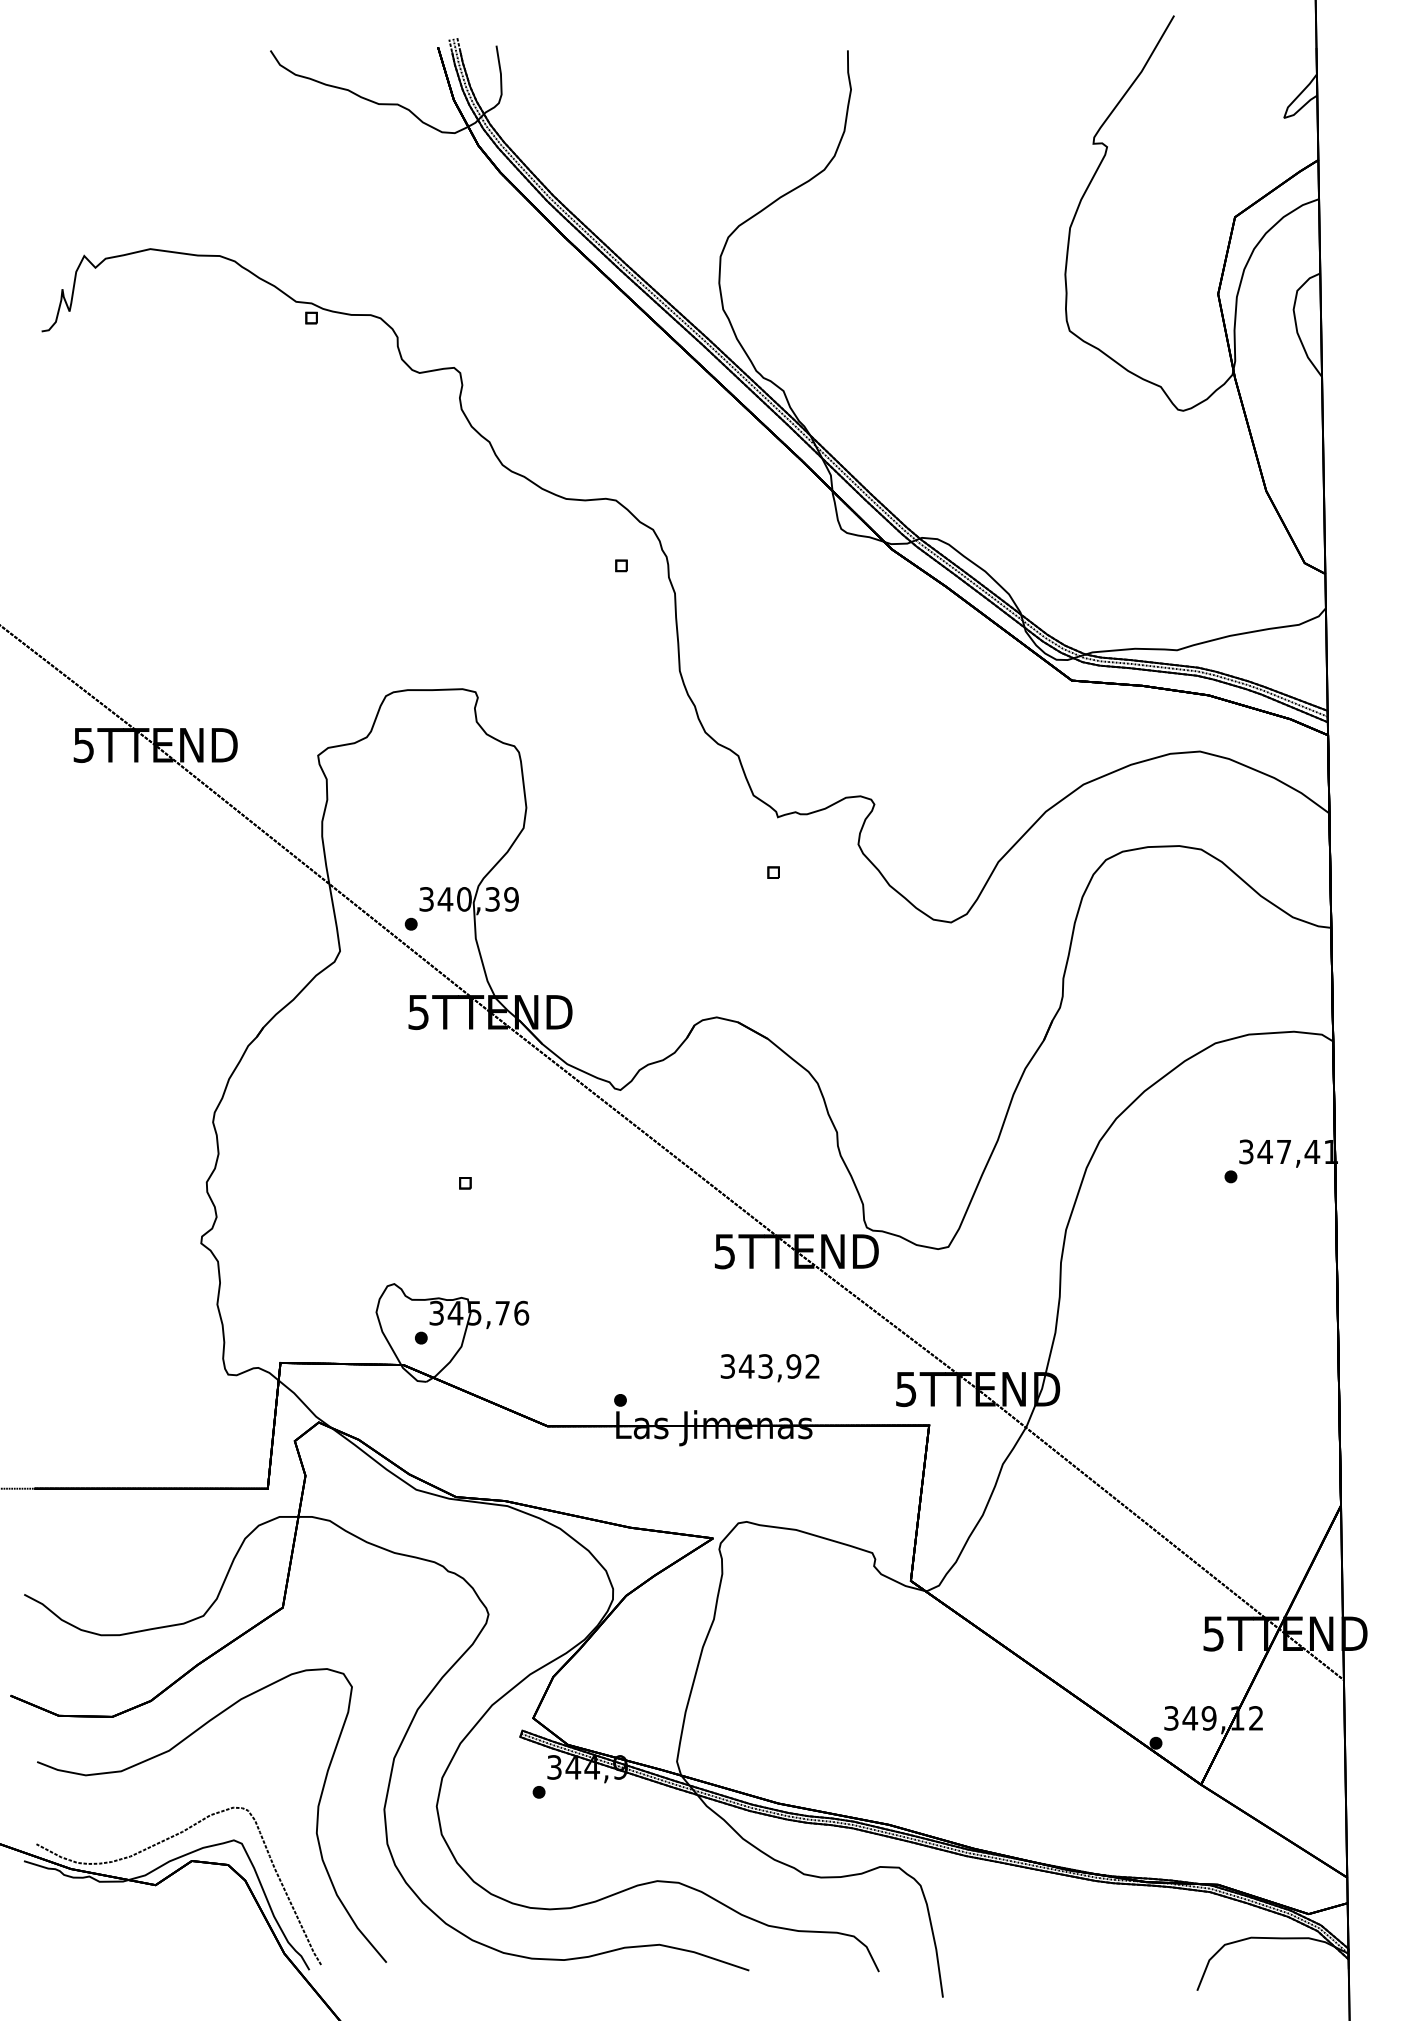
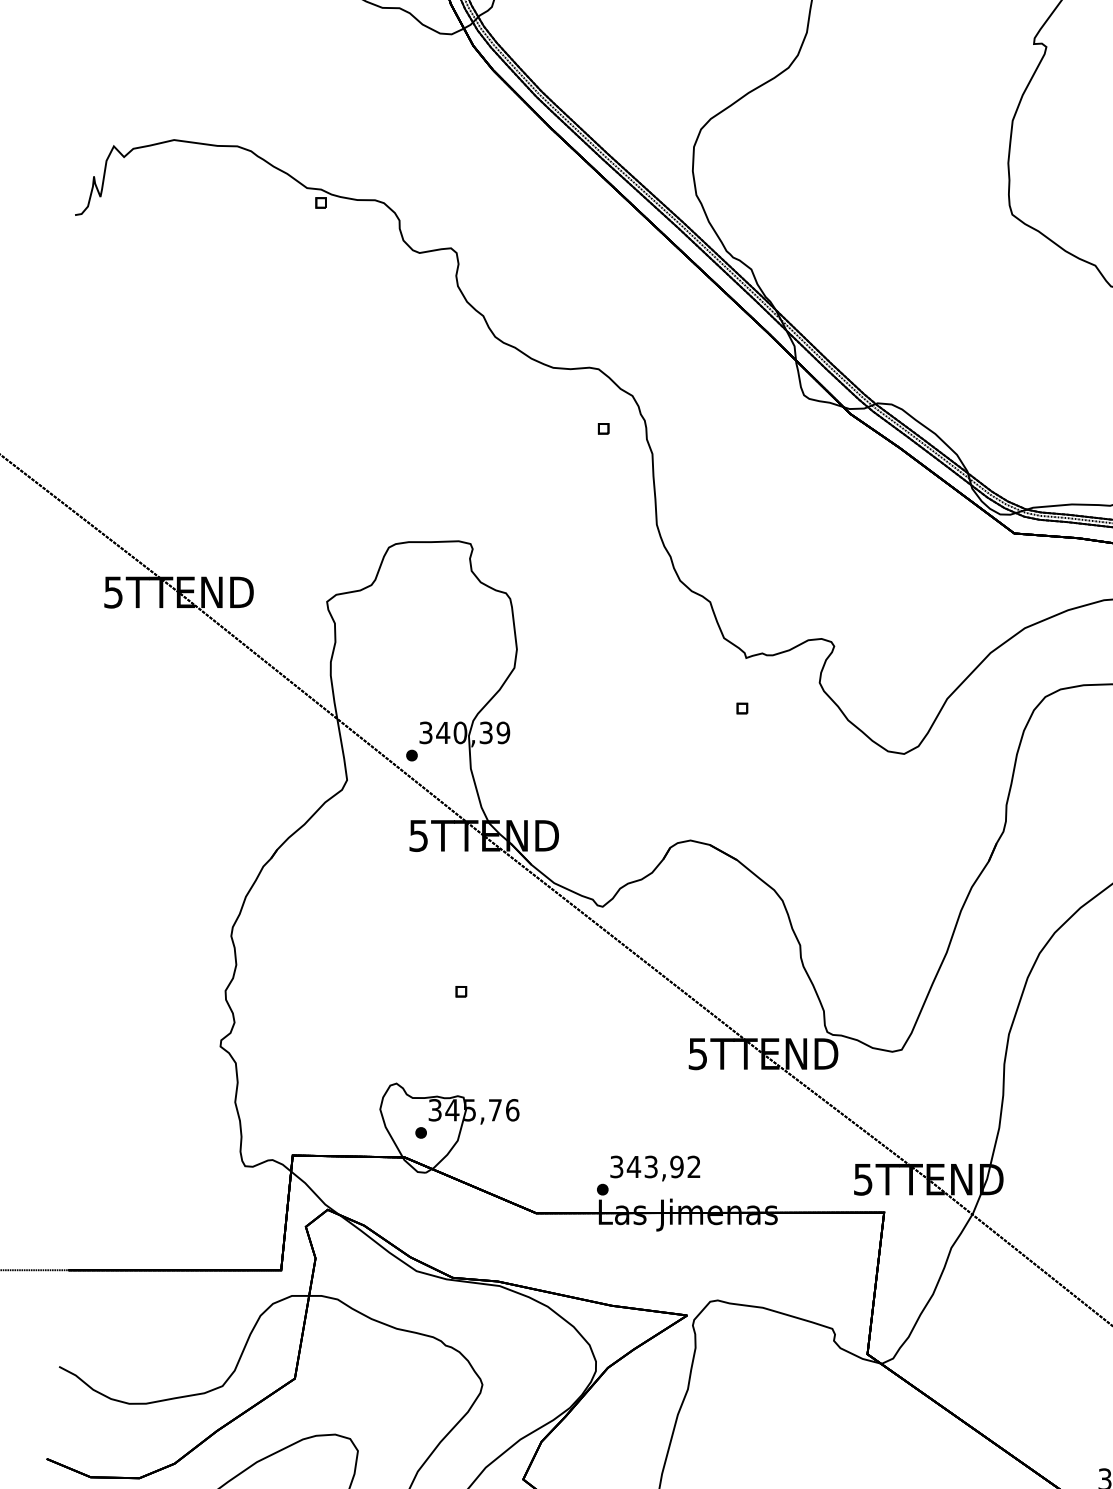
text: (769, 1368) -> (654, 1168), moved

